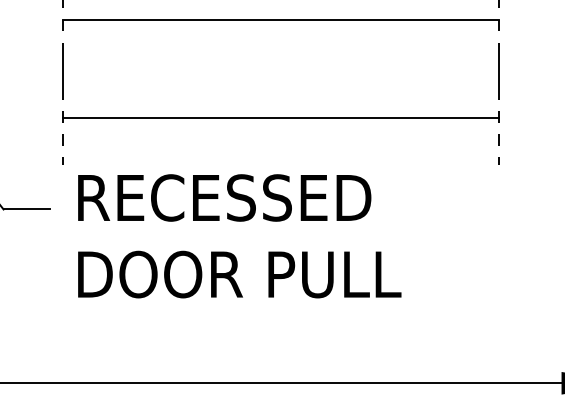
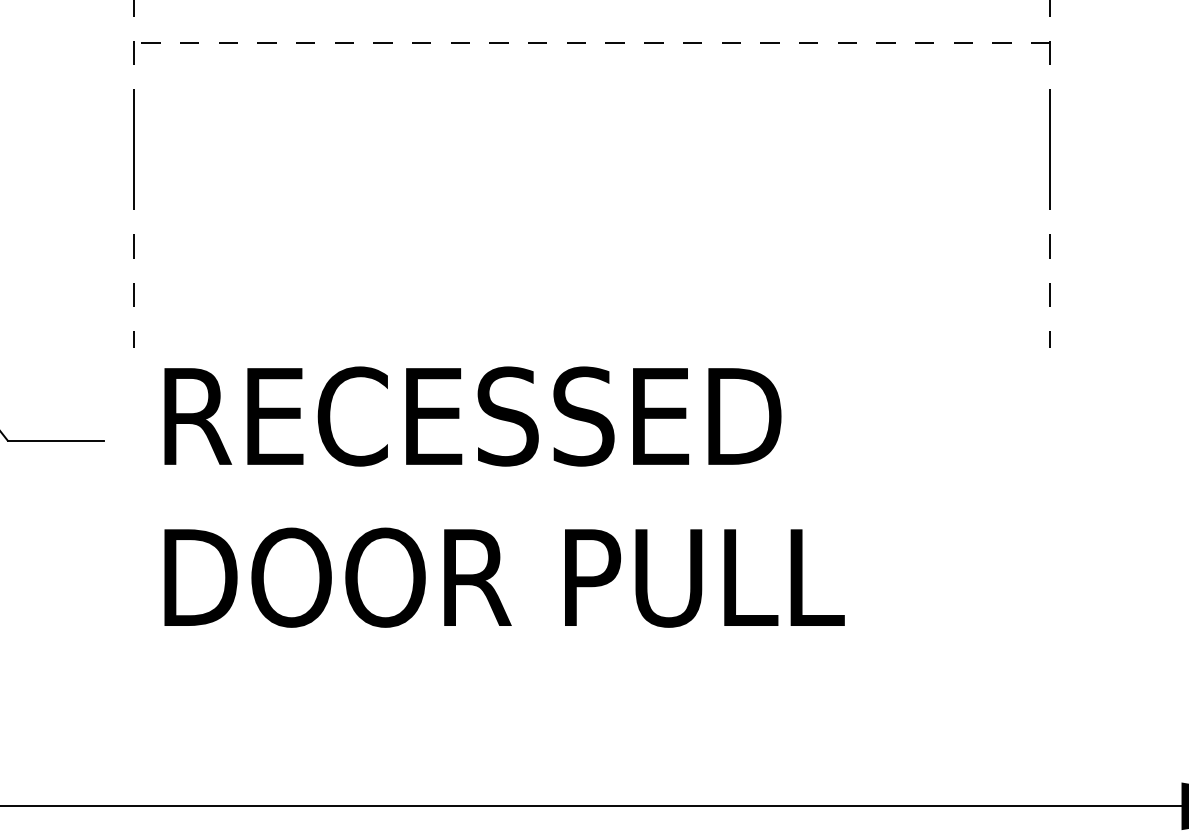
line: (281, 20) -> (592, 43), solid -> dashed
line: (281, 118) -> (592, 249), removed

